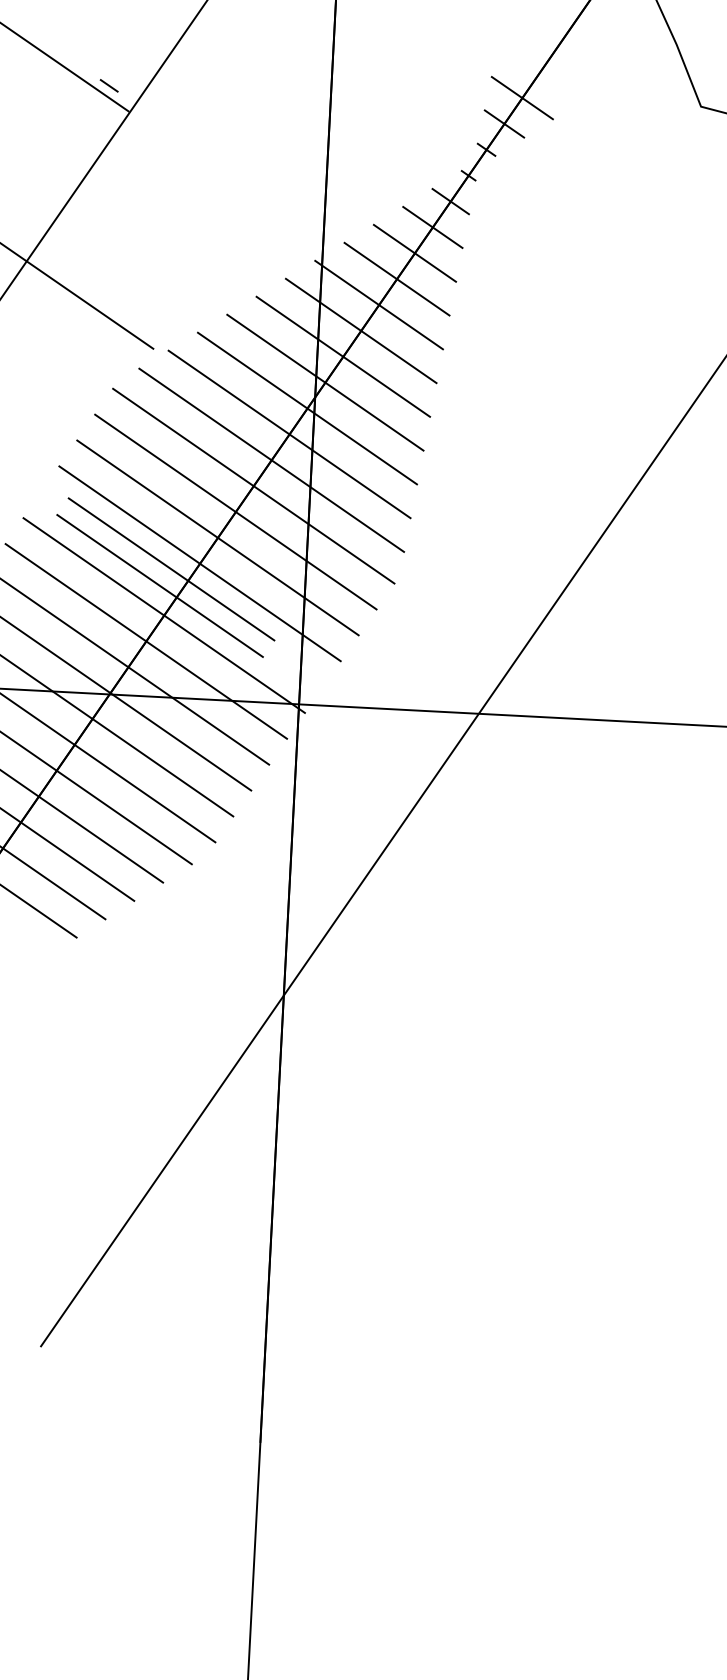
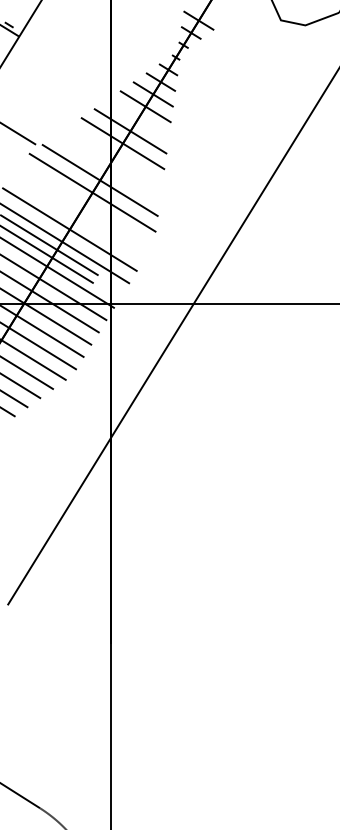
line: (377, 303) -> (137, 118), removed
line: (325, 381) -> (115, 155), removed
line: (306, 409) -> (107, 168), removed
line: (252, 484) -> (84, 204), removed
line: (235, 512) -> (77, 217), removed

